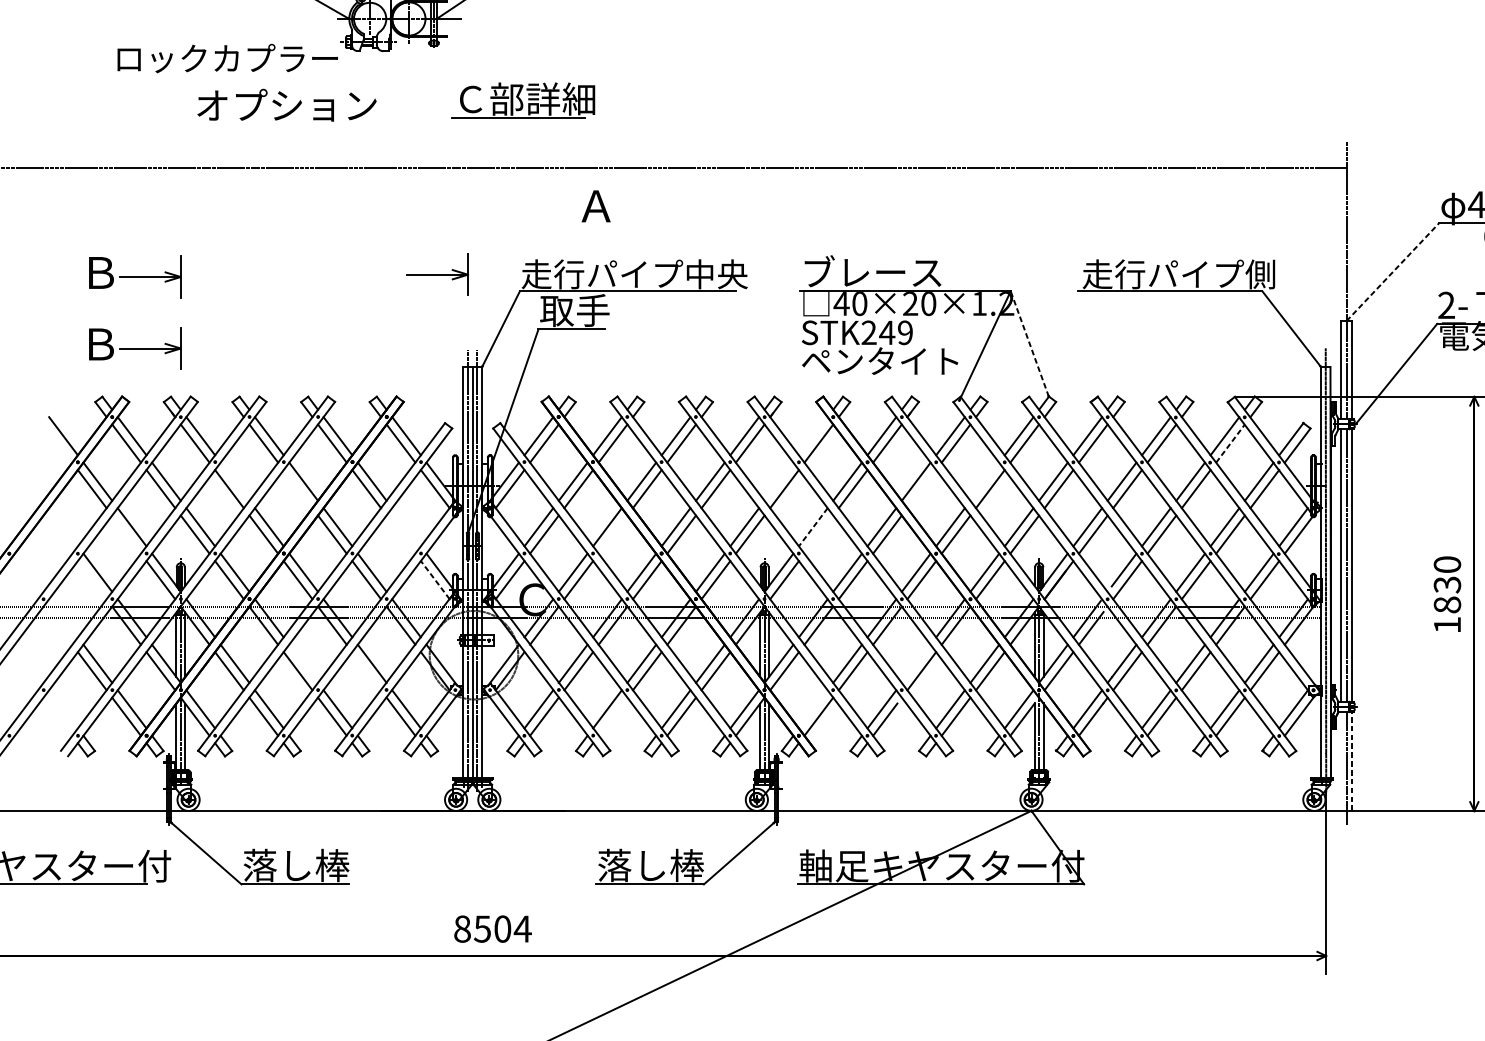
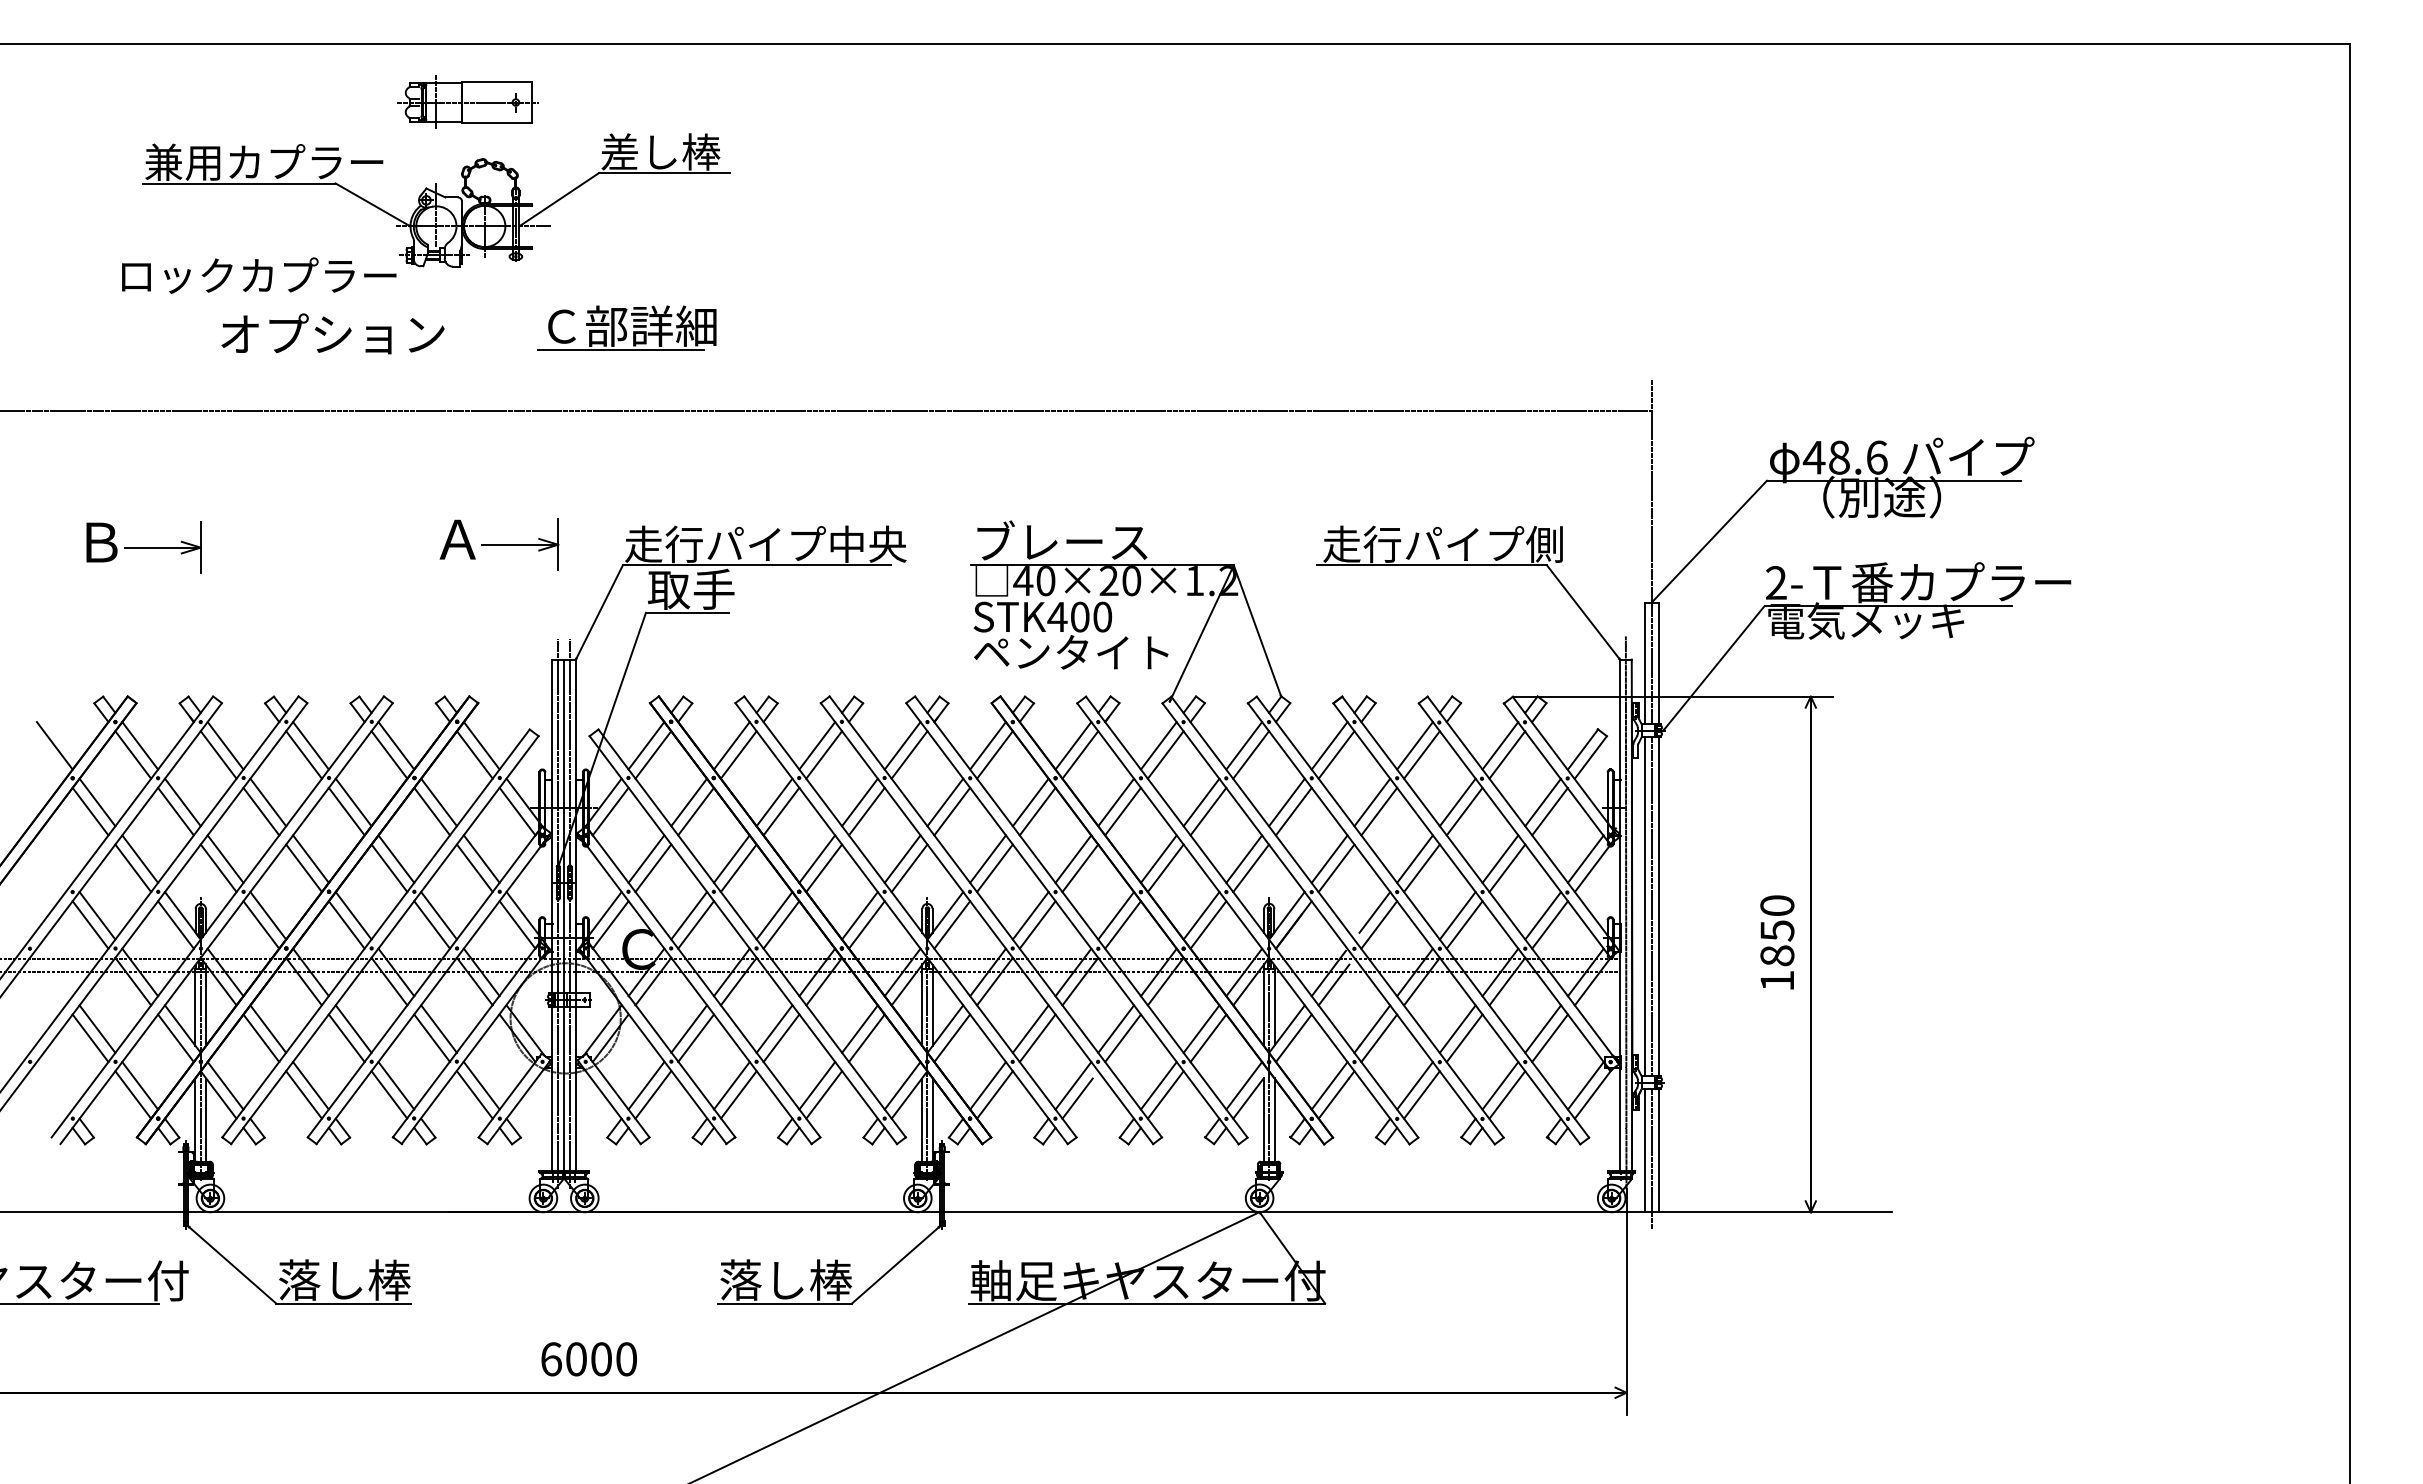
text: (595, 206) -> (457, 539), moved
line: (1392, 272) -> (1709, 541), dashed -> solid
text: (886, 332) -> (1079, 616), STK249 -> STK400
line: (1029, 344) -> (1257, 631), dashed -> solid
part: (134, 348) -> (143, 636), removed
line: (812, 435) -> (987, 745), added
line: (1230, 443) -> (1507, 754), dashed -> solid
line: (235, 481) -> (268, 802), added
line: (779, 481) -> (945, 802), added
line: (984, 481) -> (1201, 802), added
line: (297, 489) -> (346, 811), added
line: (921, 489) -> (1122, 811), added
line: (406, 526) -> (481, 858), added
line: (813, 527) -> (988, 859), dashed -> solid
line: (126, 534) -> (133, 868), added
line: (400, 534) -> (474, 868), added
line: (612, 534) -> (738, 868), added
line: (818, 534) -> (994, 868), added
line: (92, 579) -> (90, 924), added
line: (435, 579) -> (517, 924), dashed -> solid
text: (1447, 584) -> (1777, 930), 1830 -> 1850
line: (303, 663) -> (353, 1028), added
line: (916, 663) -> (1116, 1028), added
line: (366, 671) -> (432, 1038), added
line: (812, 709) -> (987, 1085), added
line: (612, 716) -> (738, 1094), added
line: (1341, 761) -> (1645, 1150), added
line: (1351, 761) -> (1658, 1150), dashed -> solid
text: (493, 929) -> (589, 1359), 8504 -> 6000

